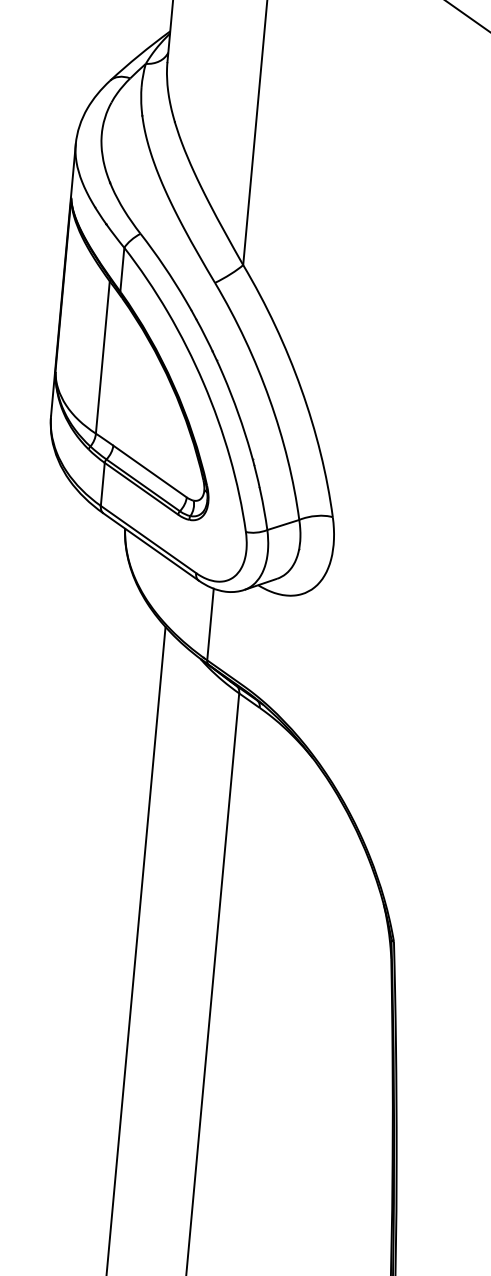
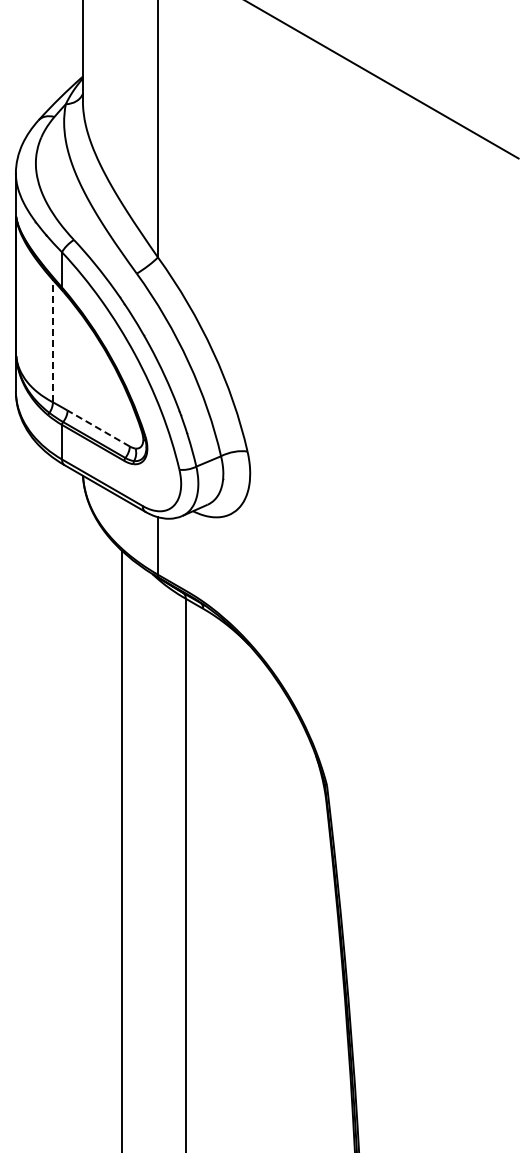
line: (102, 356) -> (52, 340), solid -> dashed
line: (149, 471) -> (98, 428), solid -> dashed

